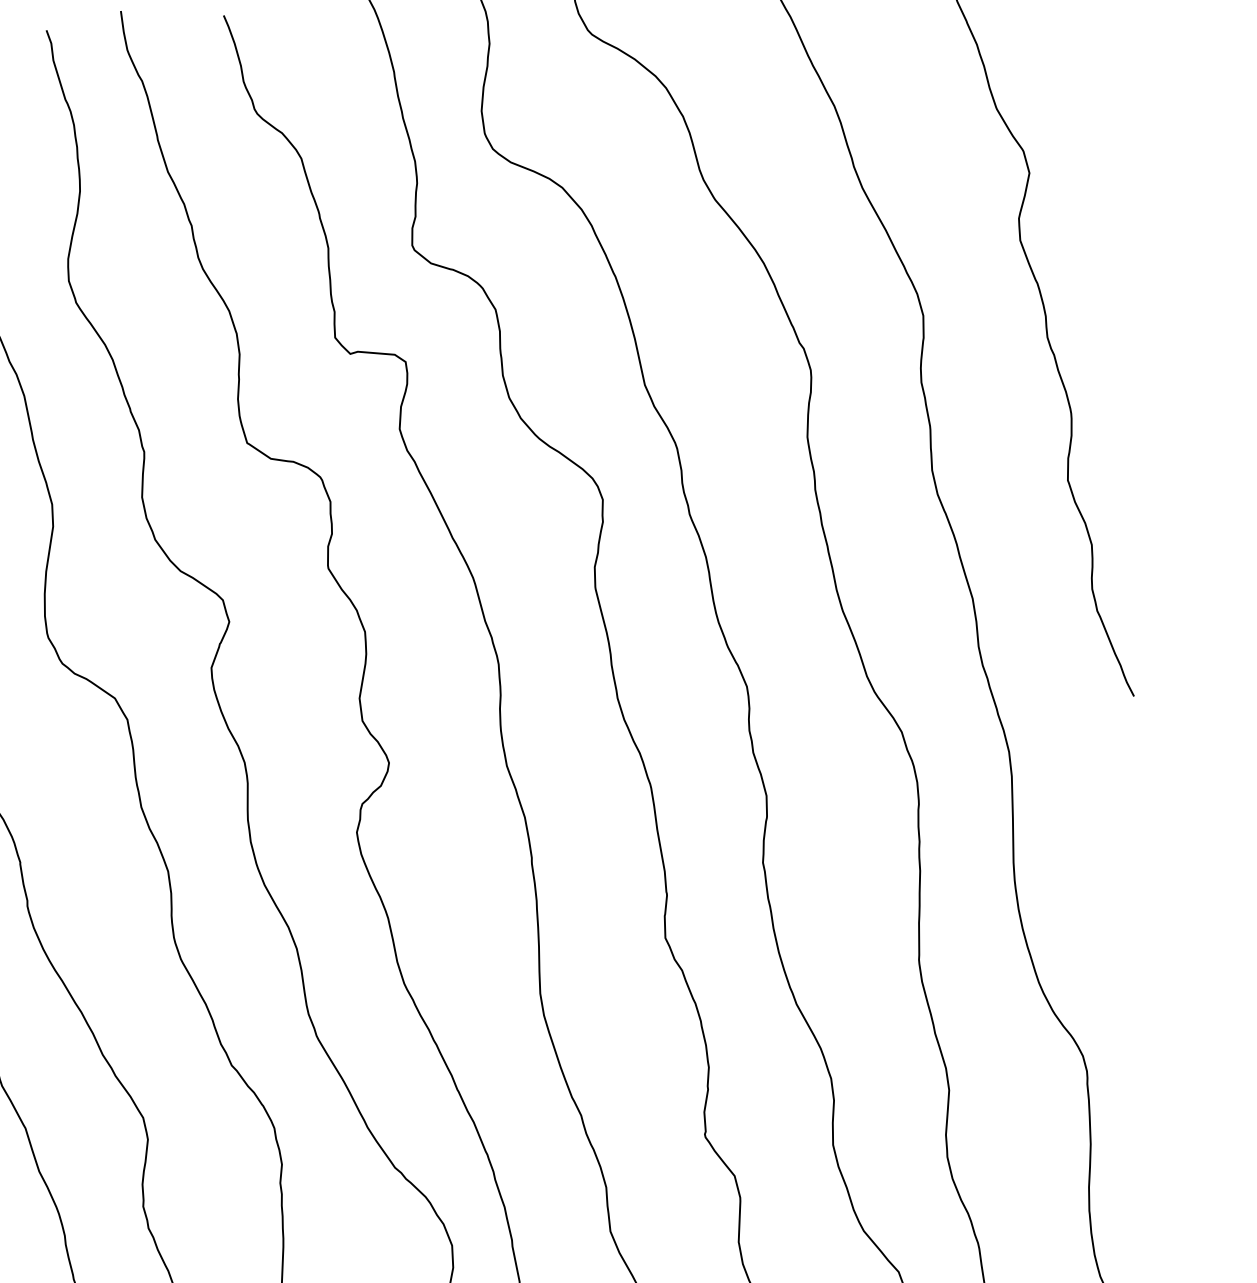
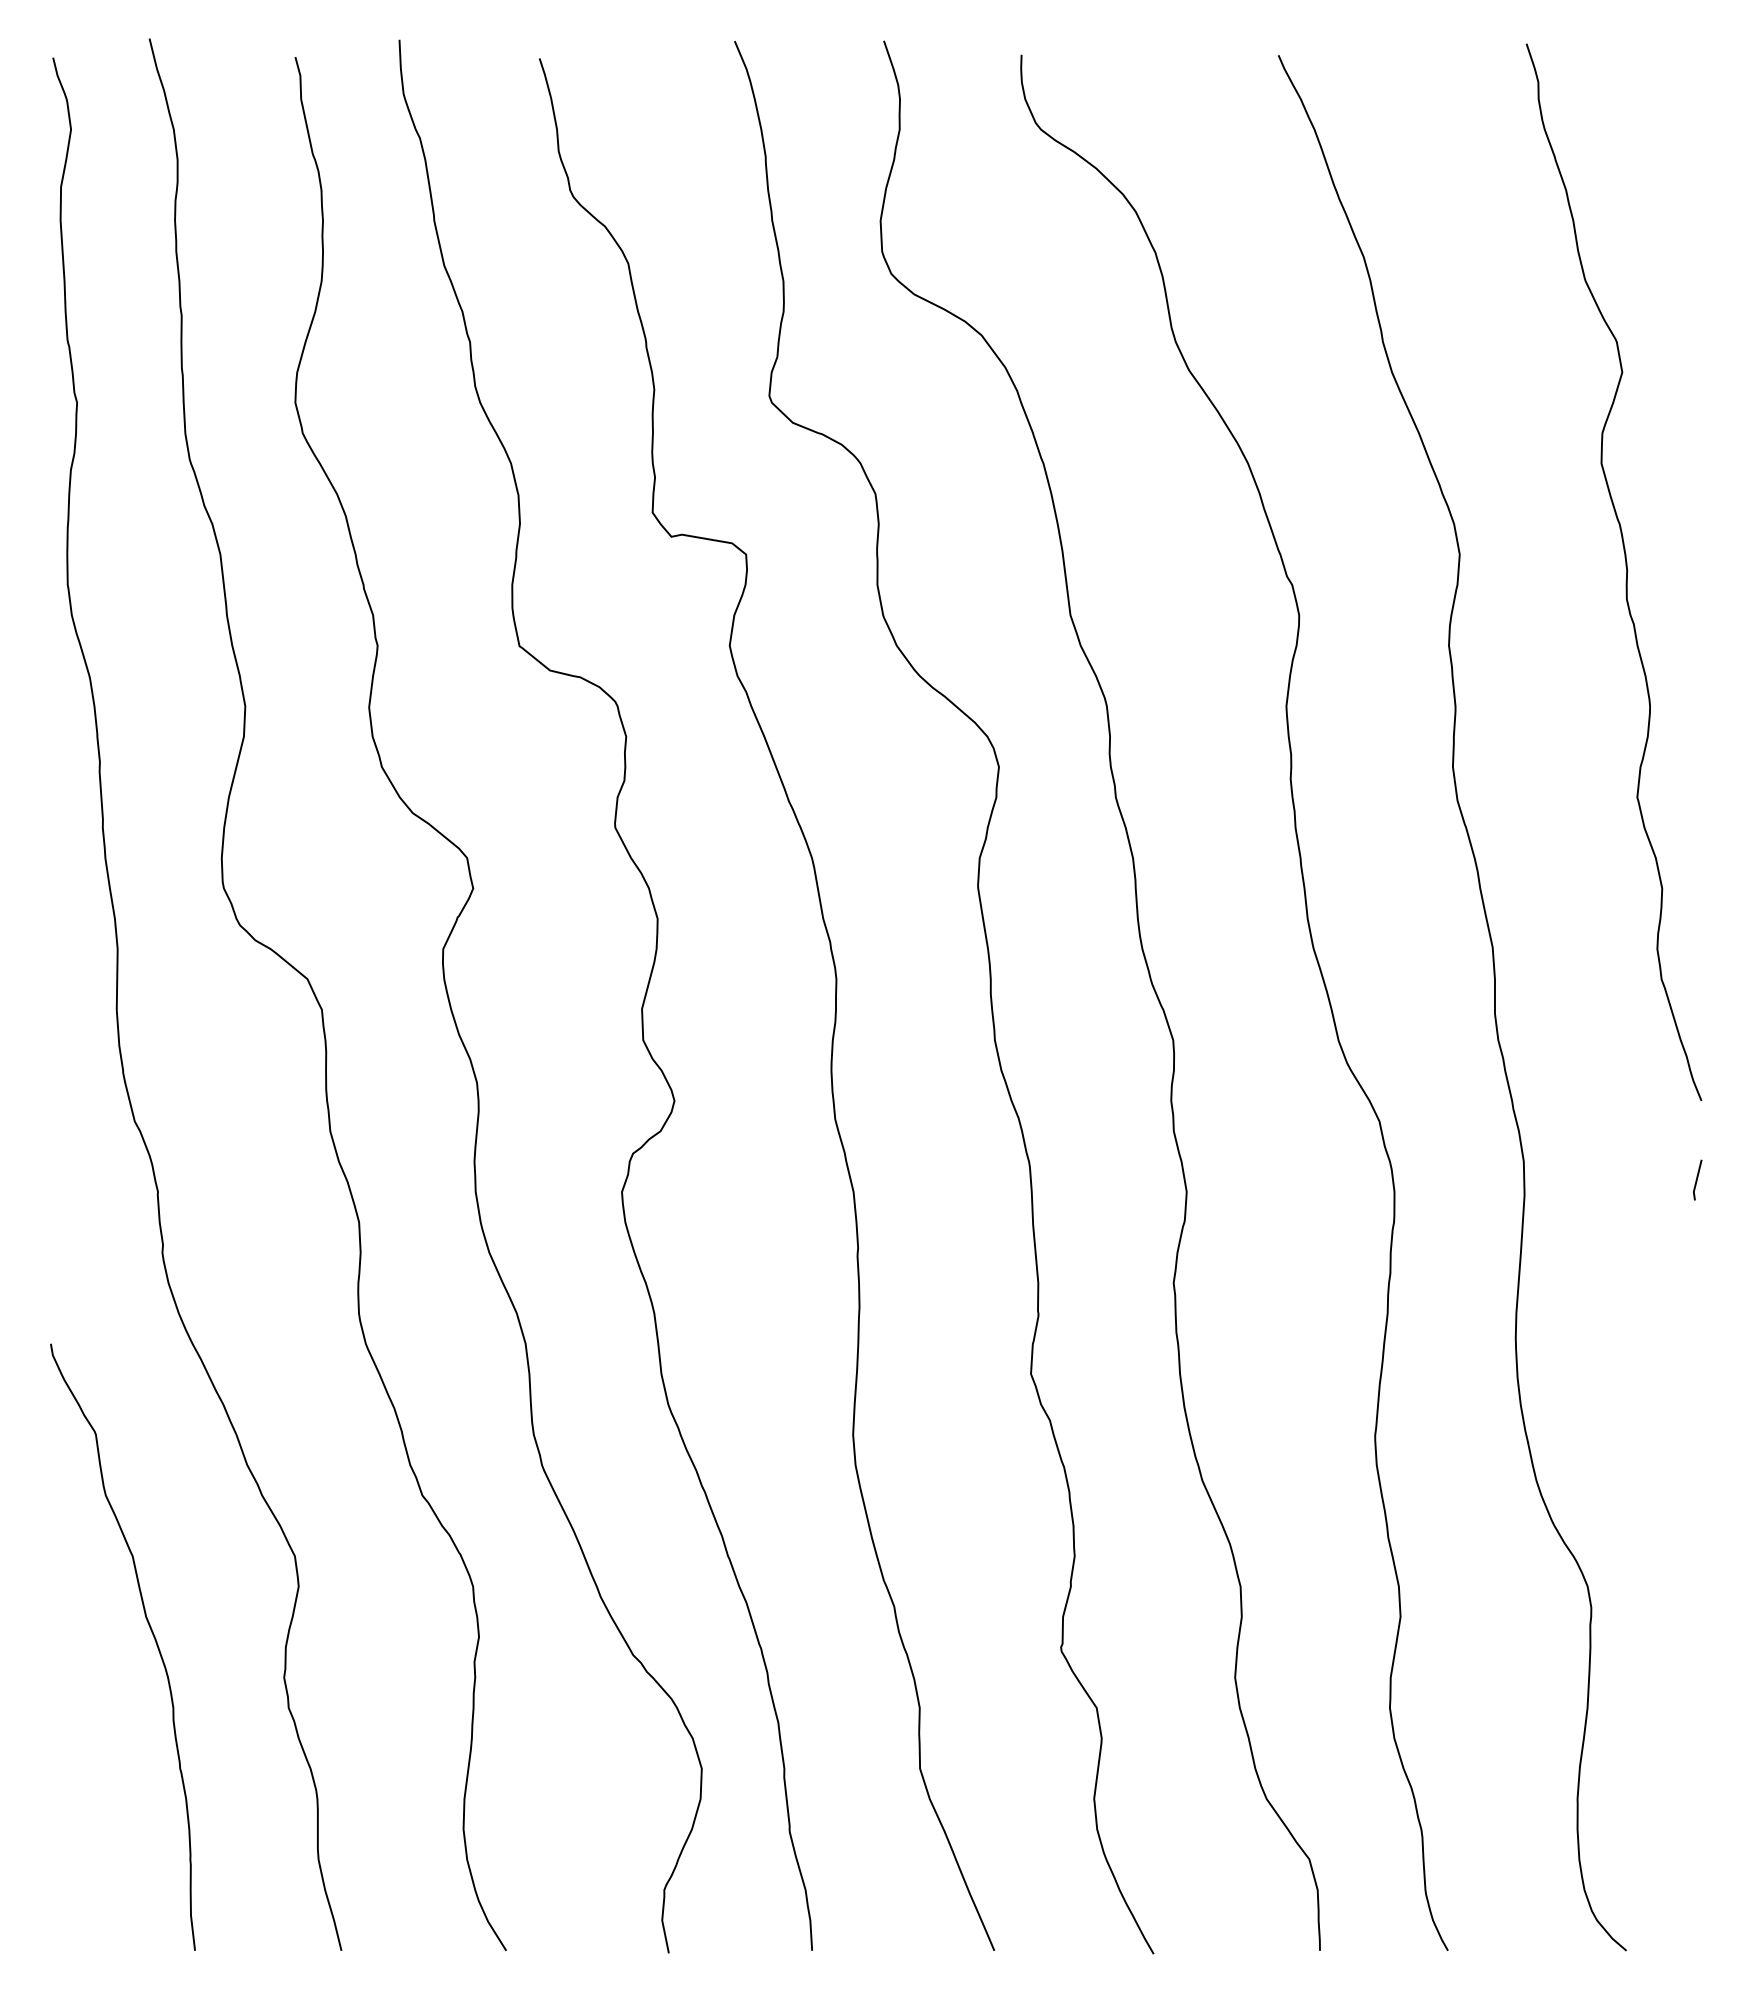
line: (1136, 753) -> (1697, 1179), added

